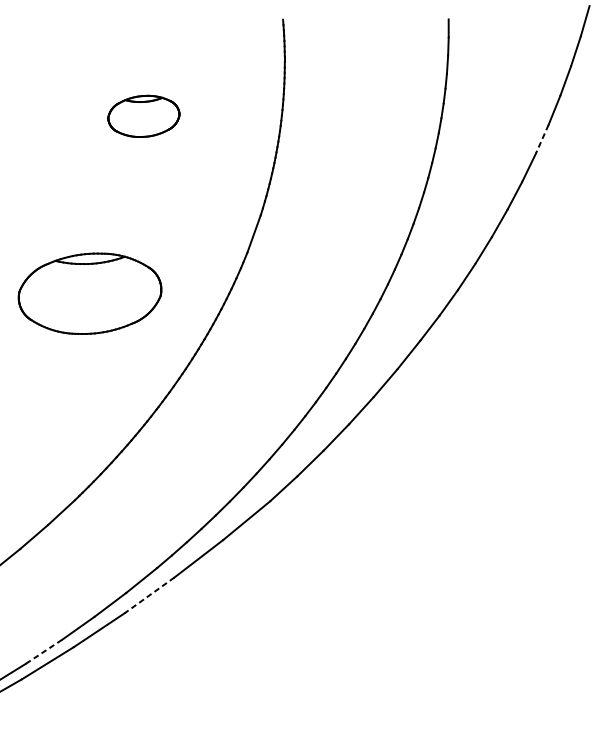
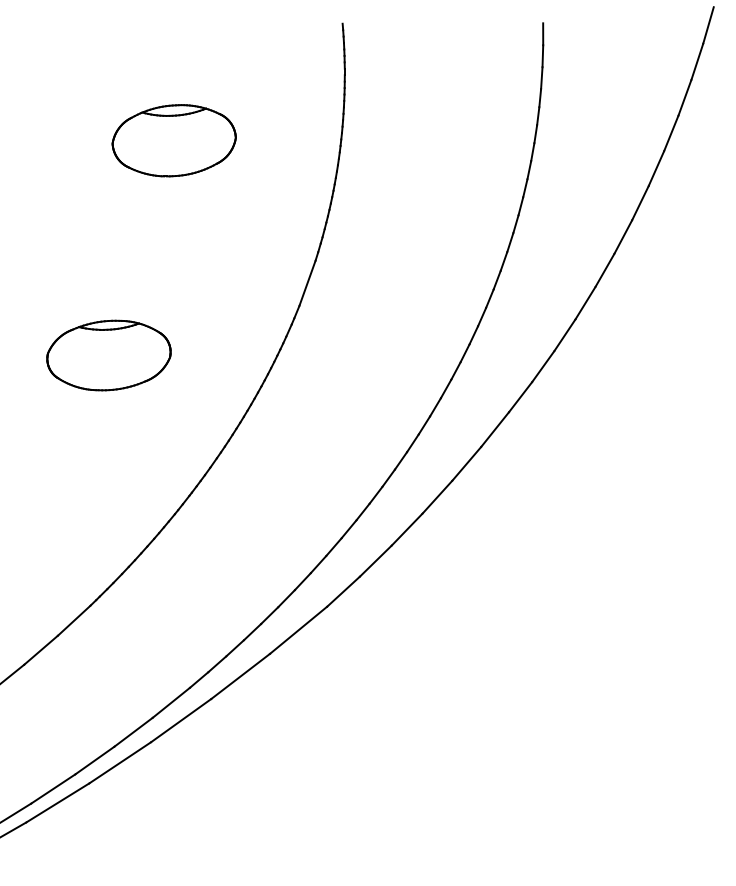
part: (143, 116) -> (173, 140), size x1.43
line: (542, 139) -> (656, 168), dashed -> solid
part: (89, 293) -> (108, 355), size x0.71
line: (149, 595) -> (180, 720), dashed -> solid
line: (44, 651) -> (53, 788), dashed -> solid

